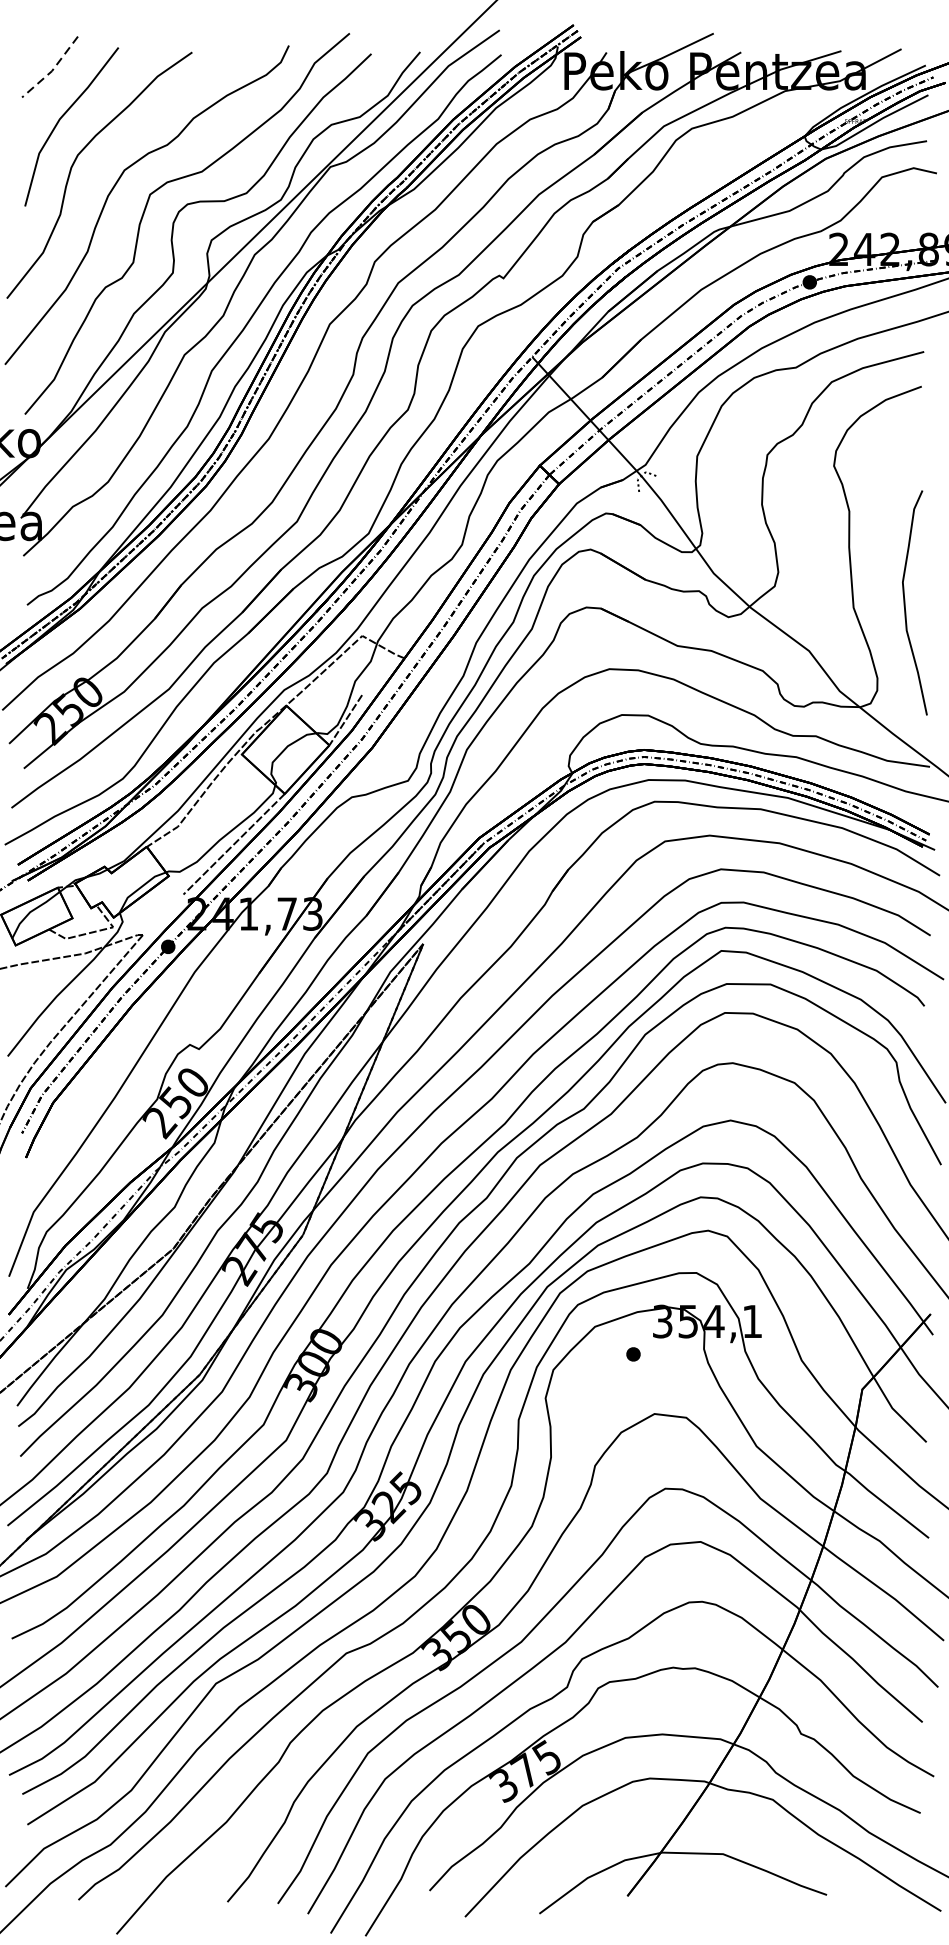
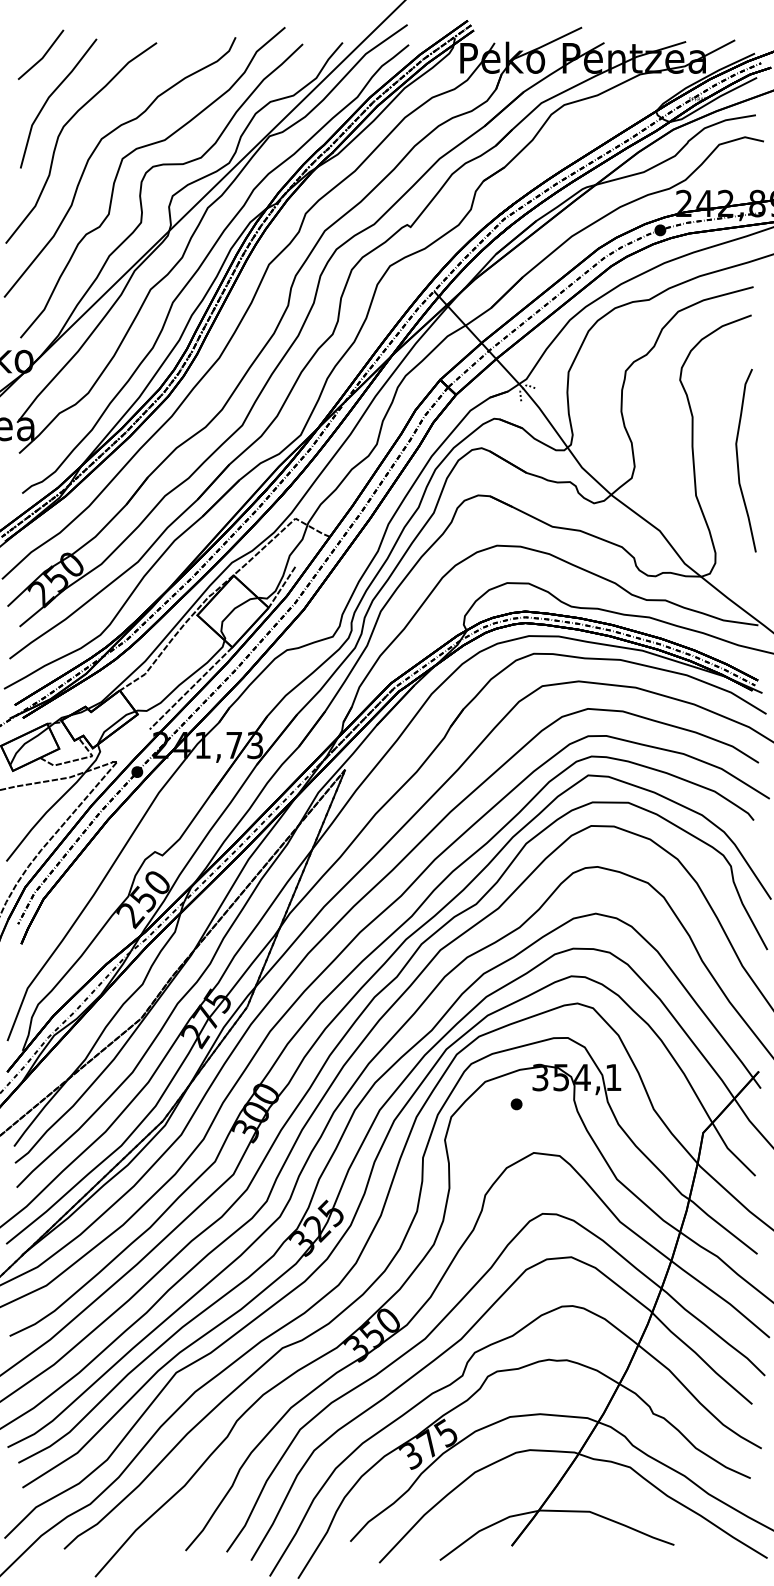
line: (53, 70) -> (43, 57), dashed -> solid
curve: (905, 602) -> (738, 460), moved

